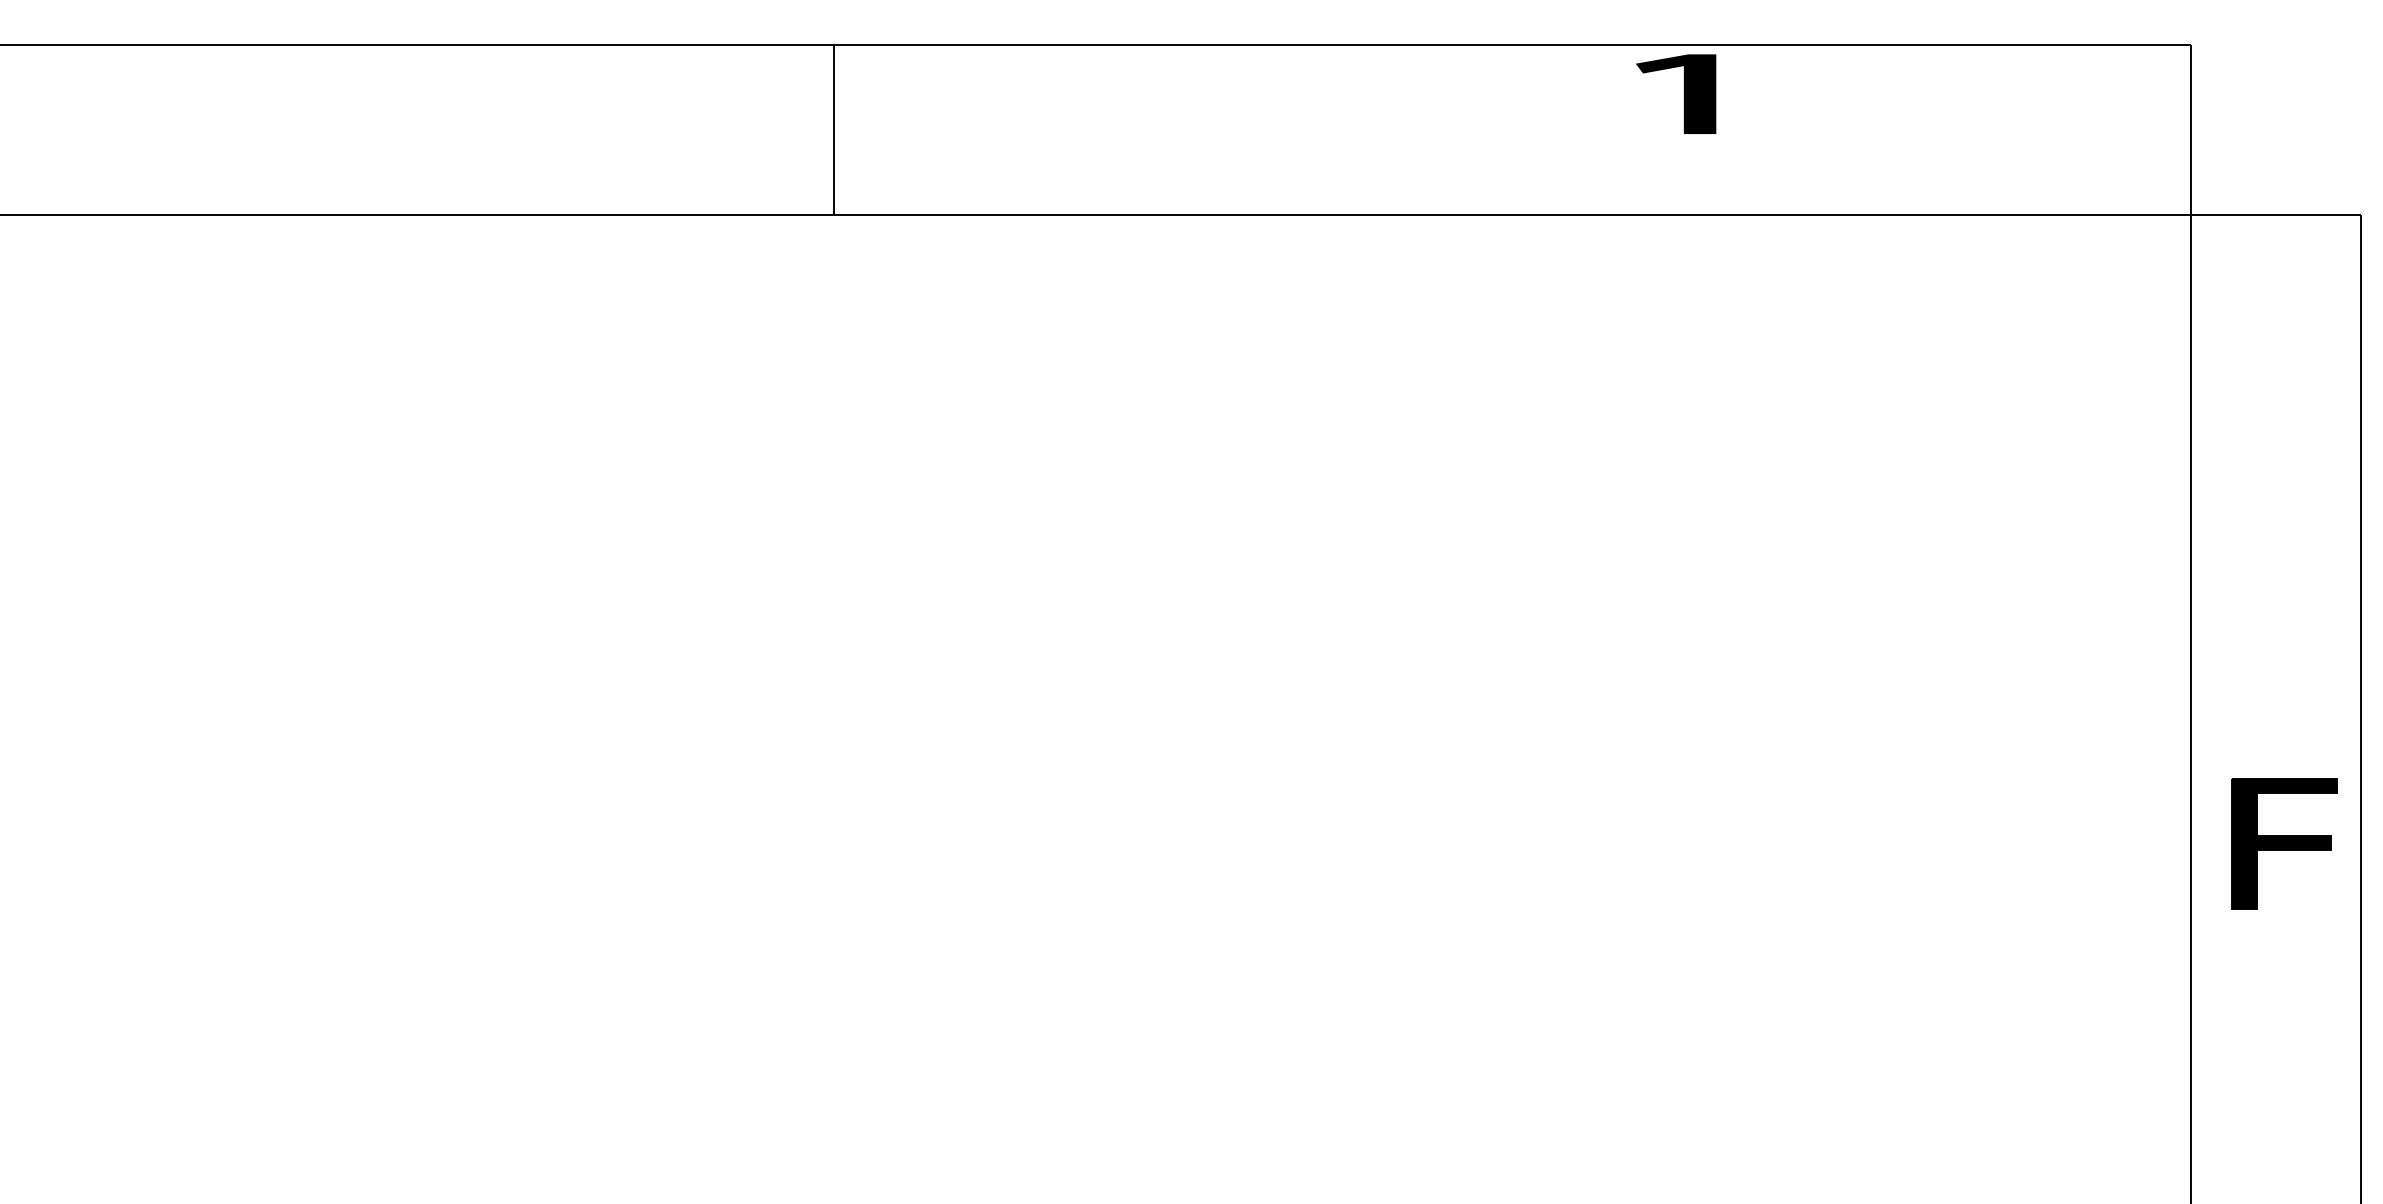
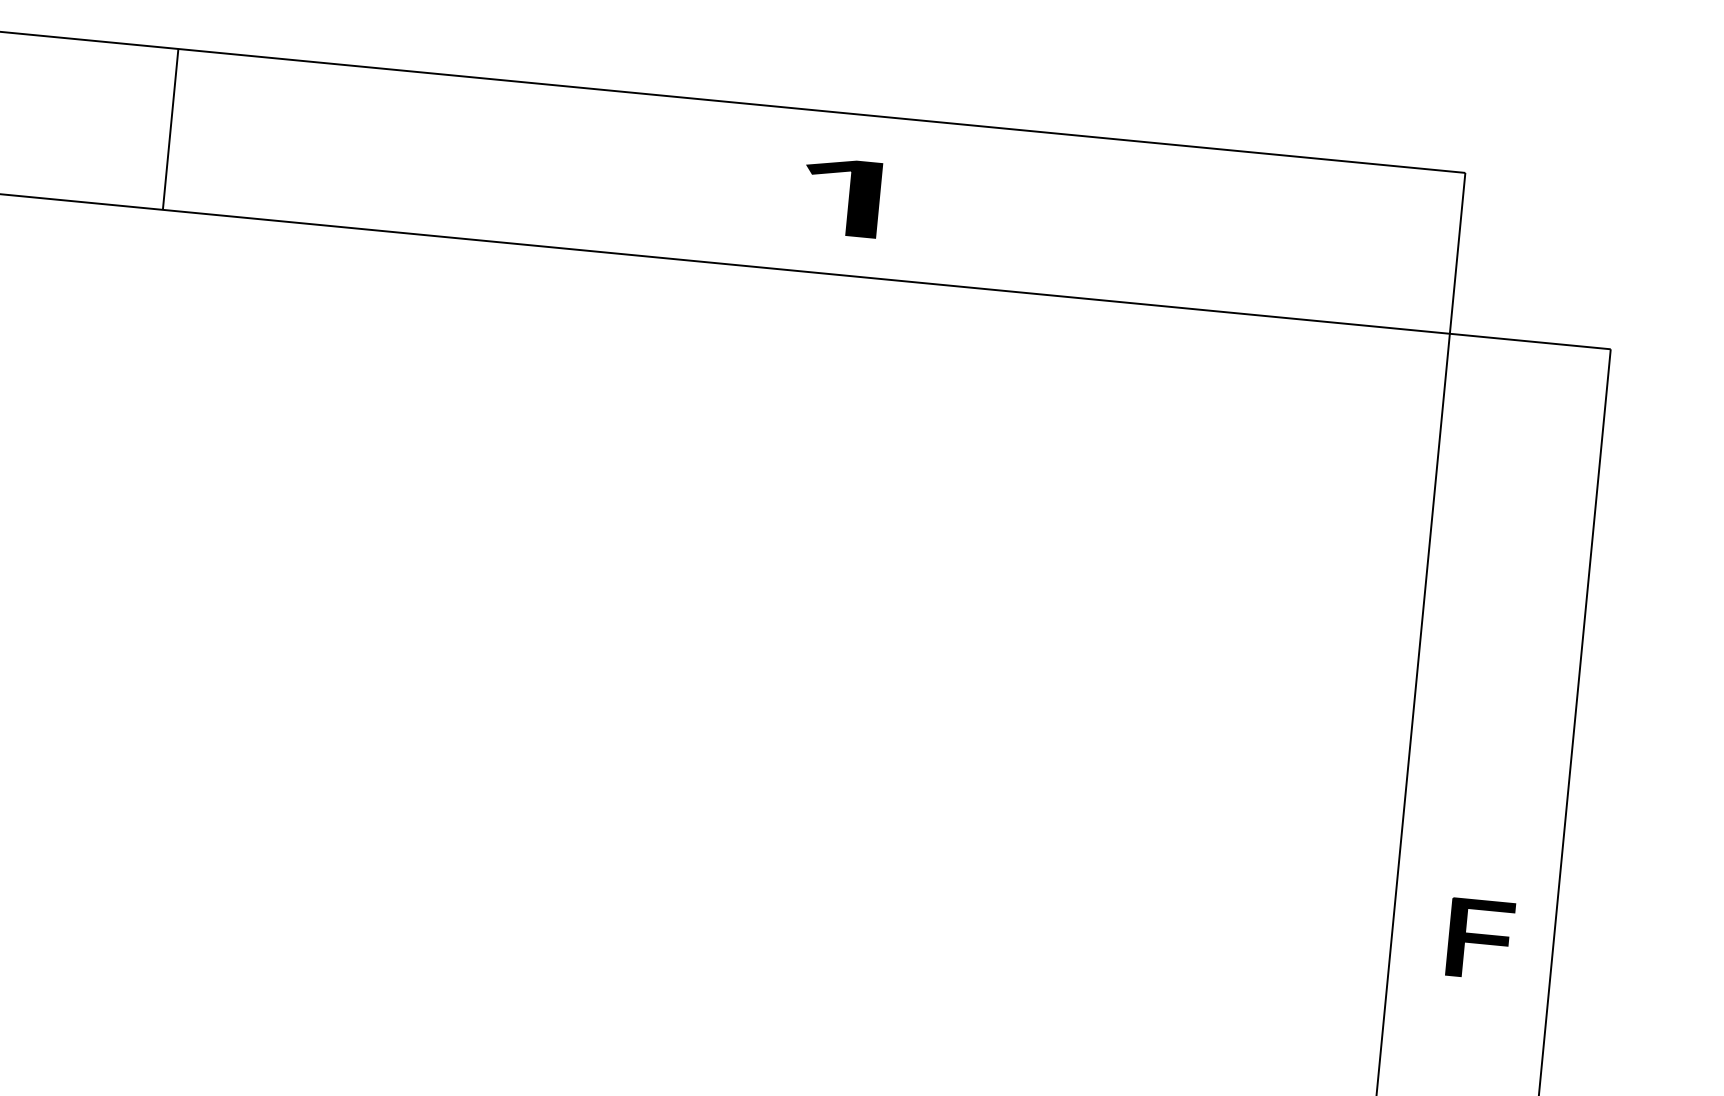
part: (1683, 93) -> (848, 197), moved
part: (2284, 844) -> (1480, 939), size x0.62

